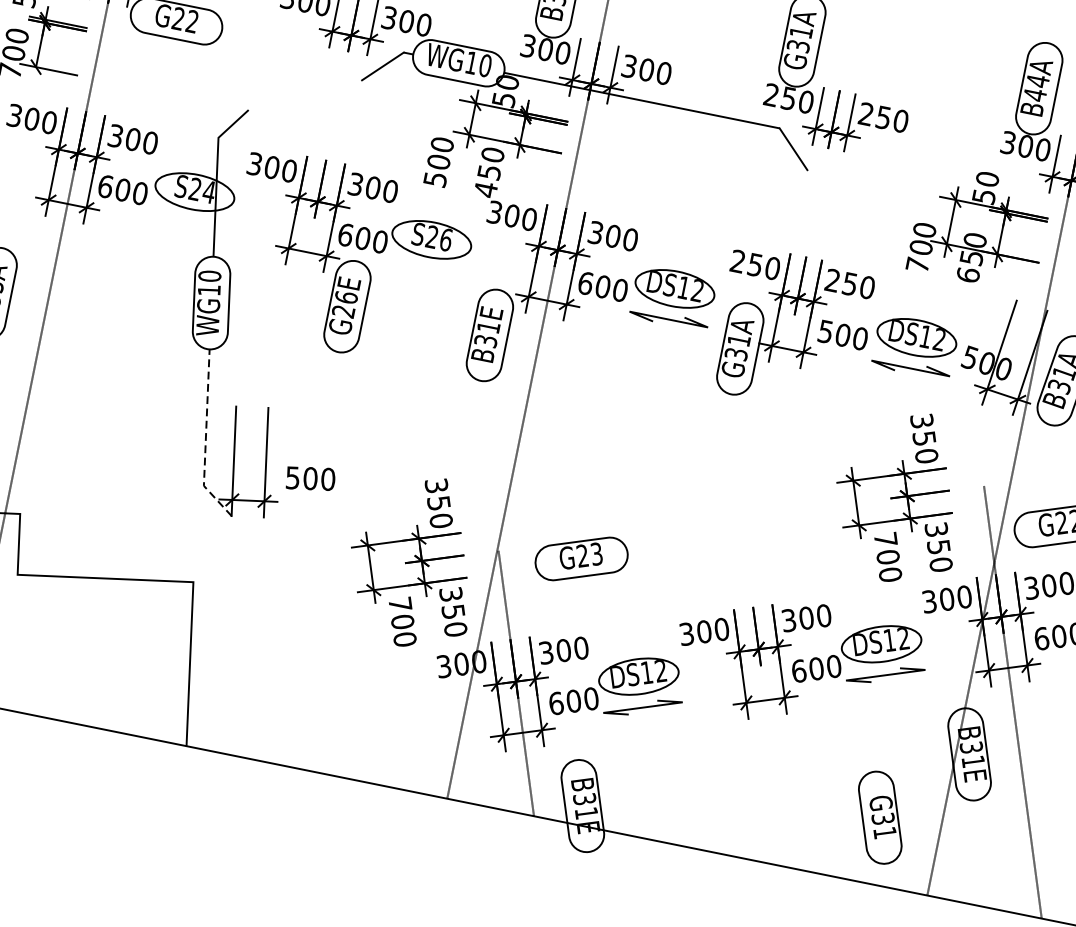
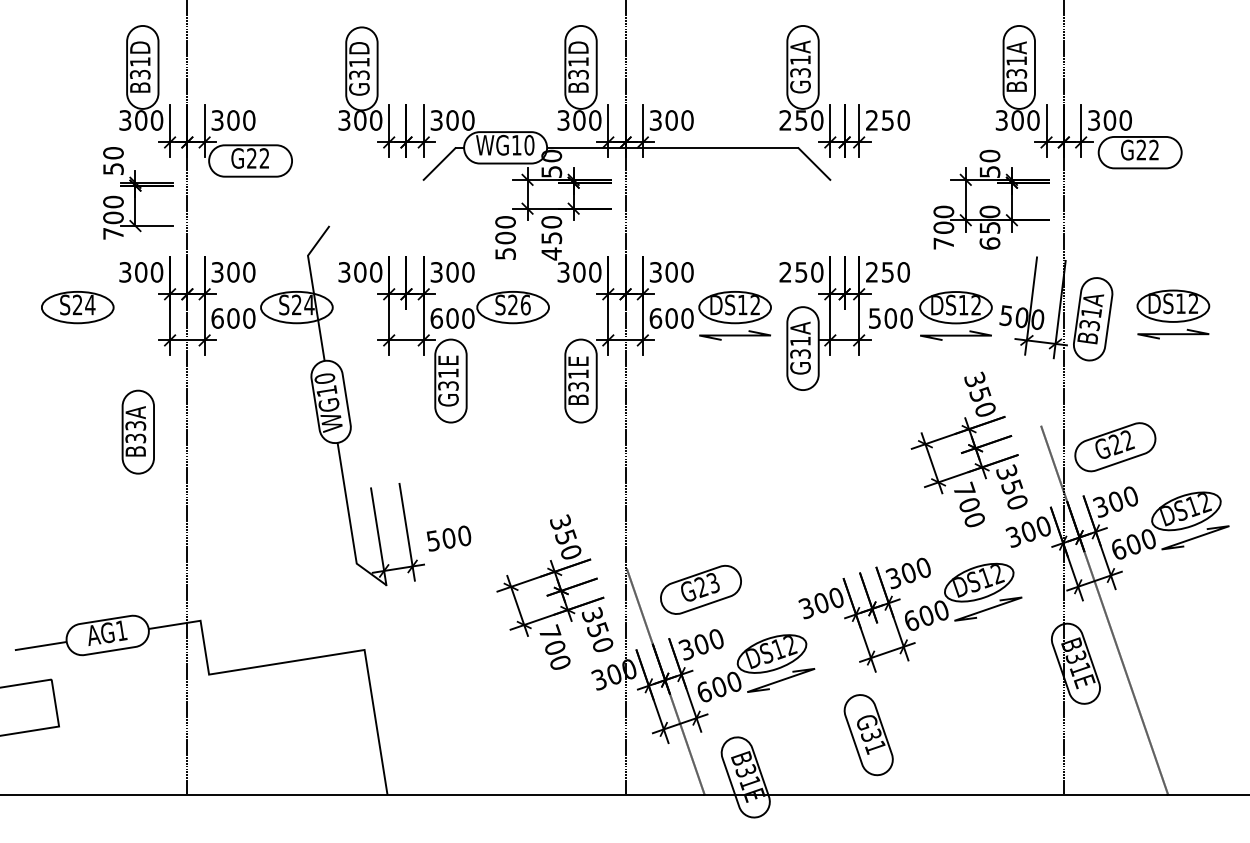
text: (1036, 88) -> (1016, 67), B44A -> B31A
text: (345, 304) -> (448, 379), G26E -> G31E
line: (206, 438) -> (350, 521), dashed -> solid
part: (581, 558) -> (700, 589), moved
part: (879, 818) -> (868, 735), moved

